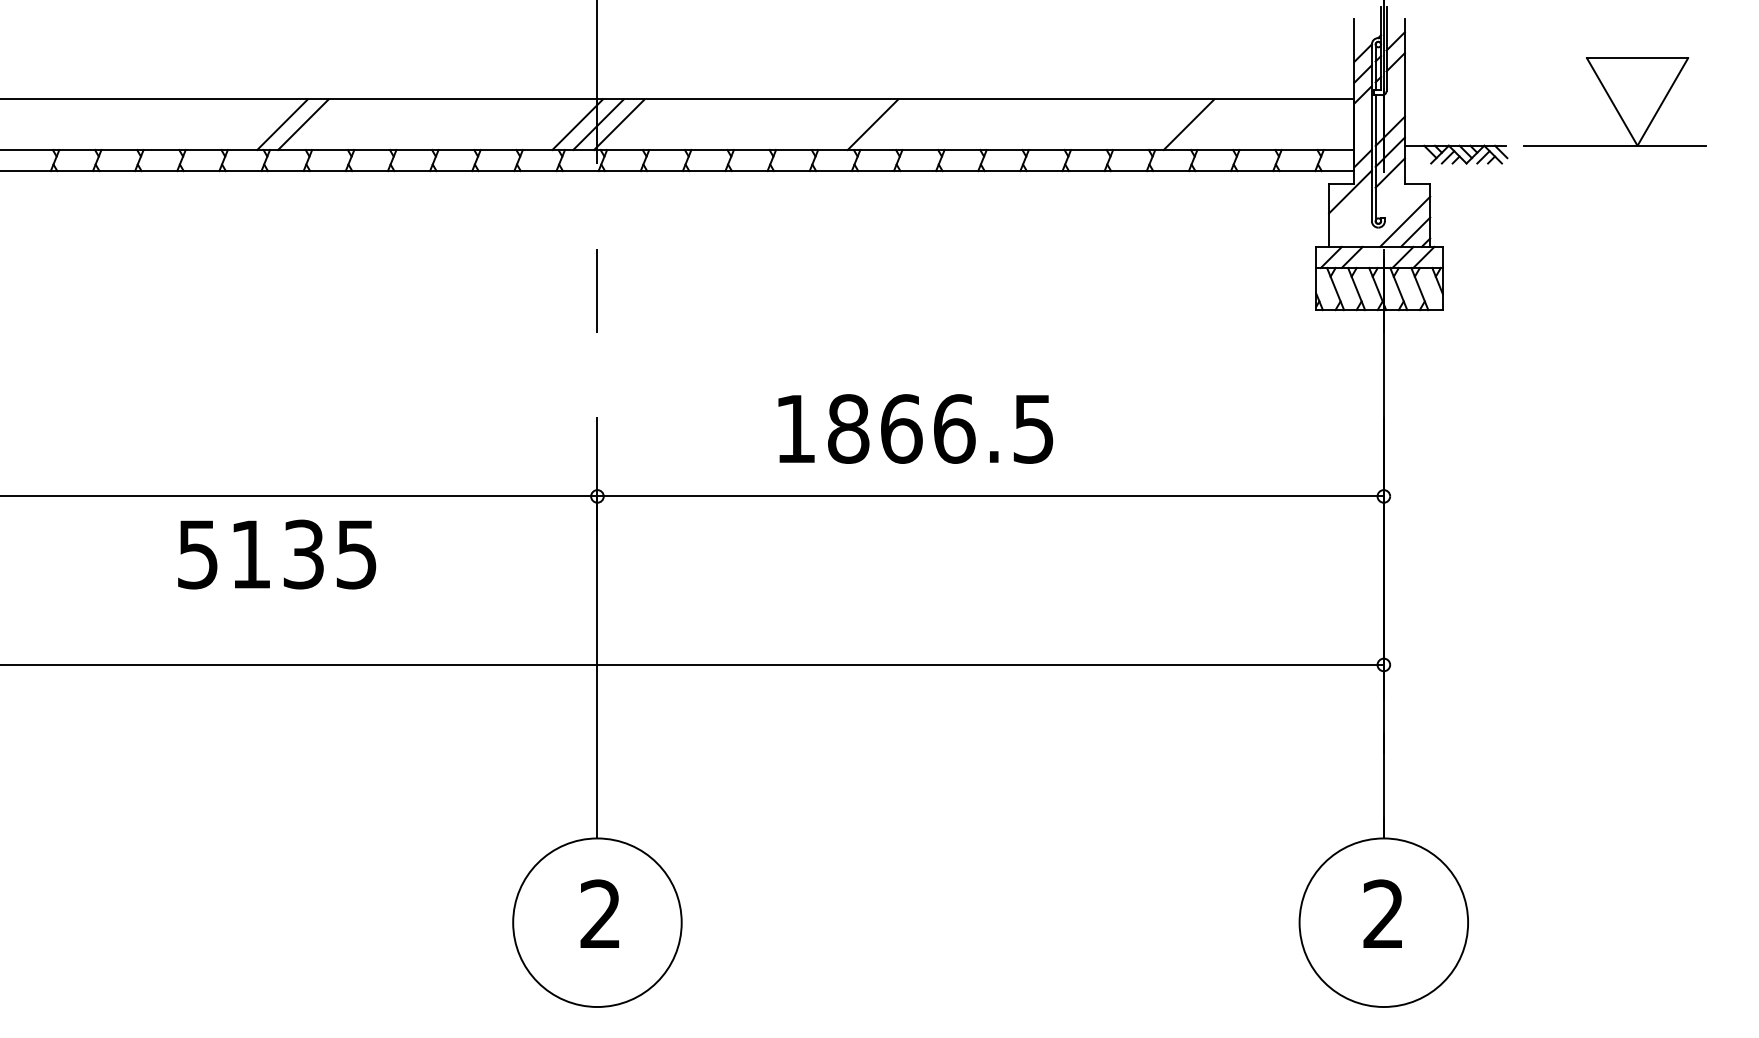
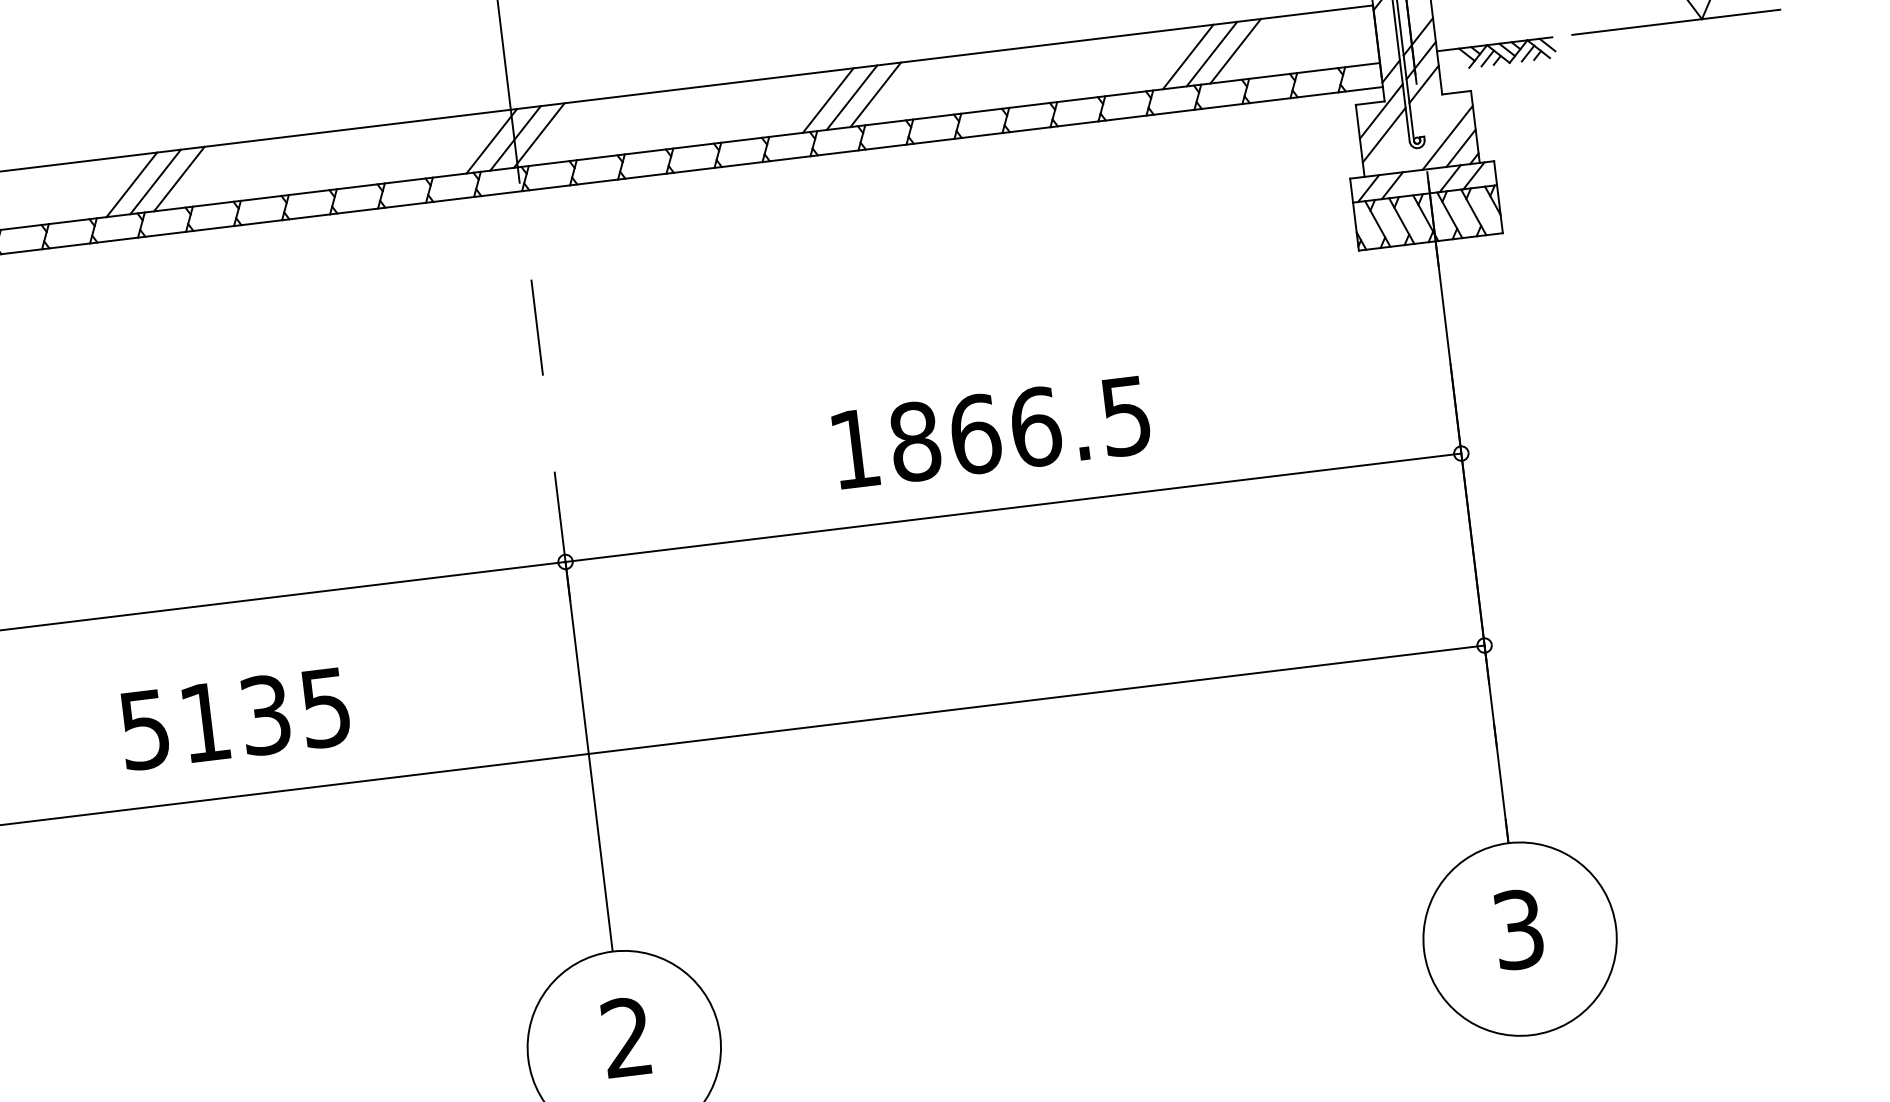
line: (261, 124) -> (131, 184), added
line: (893, 124) -> (851, 97), added
line: (914, 124) -> (875, 94), added
line: (1209, 124) -> (1211, 53), added
line: (1230, 124) -> (1235, 51), added
line: (1350, 212) -> (1384, 134), added
text: (915, 428) -> (991, 431), moved
text: (277, 554) -> (235, 718), moved
text: (1383, 914) -> (1518, 929), 2 -> 3

